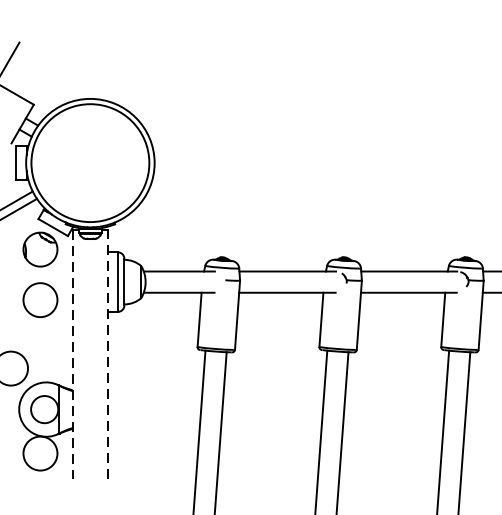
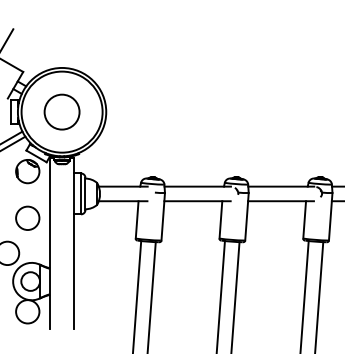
circle: (89, 162) -> (61, 111), added
circle: (40, 298) -> (27, 217), moved
line: (72, 354) -> (49, 243), dashed -> solid
line: (108, 354) -> (74, 243), dashed -> solid

